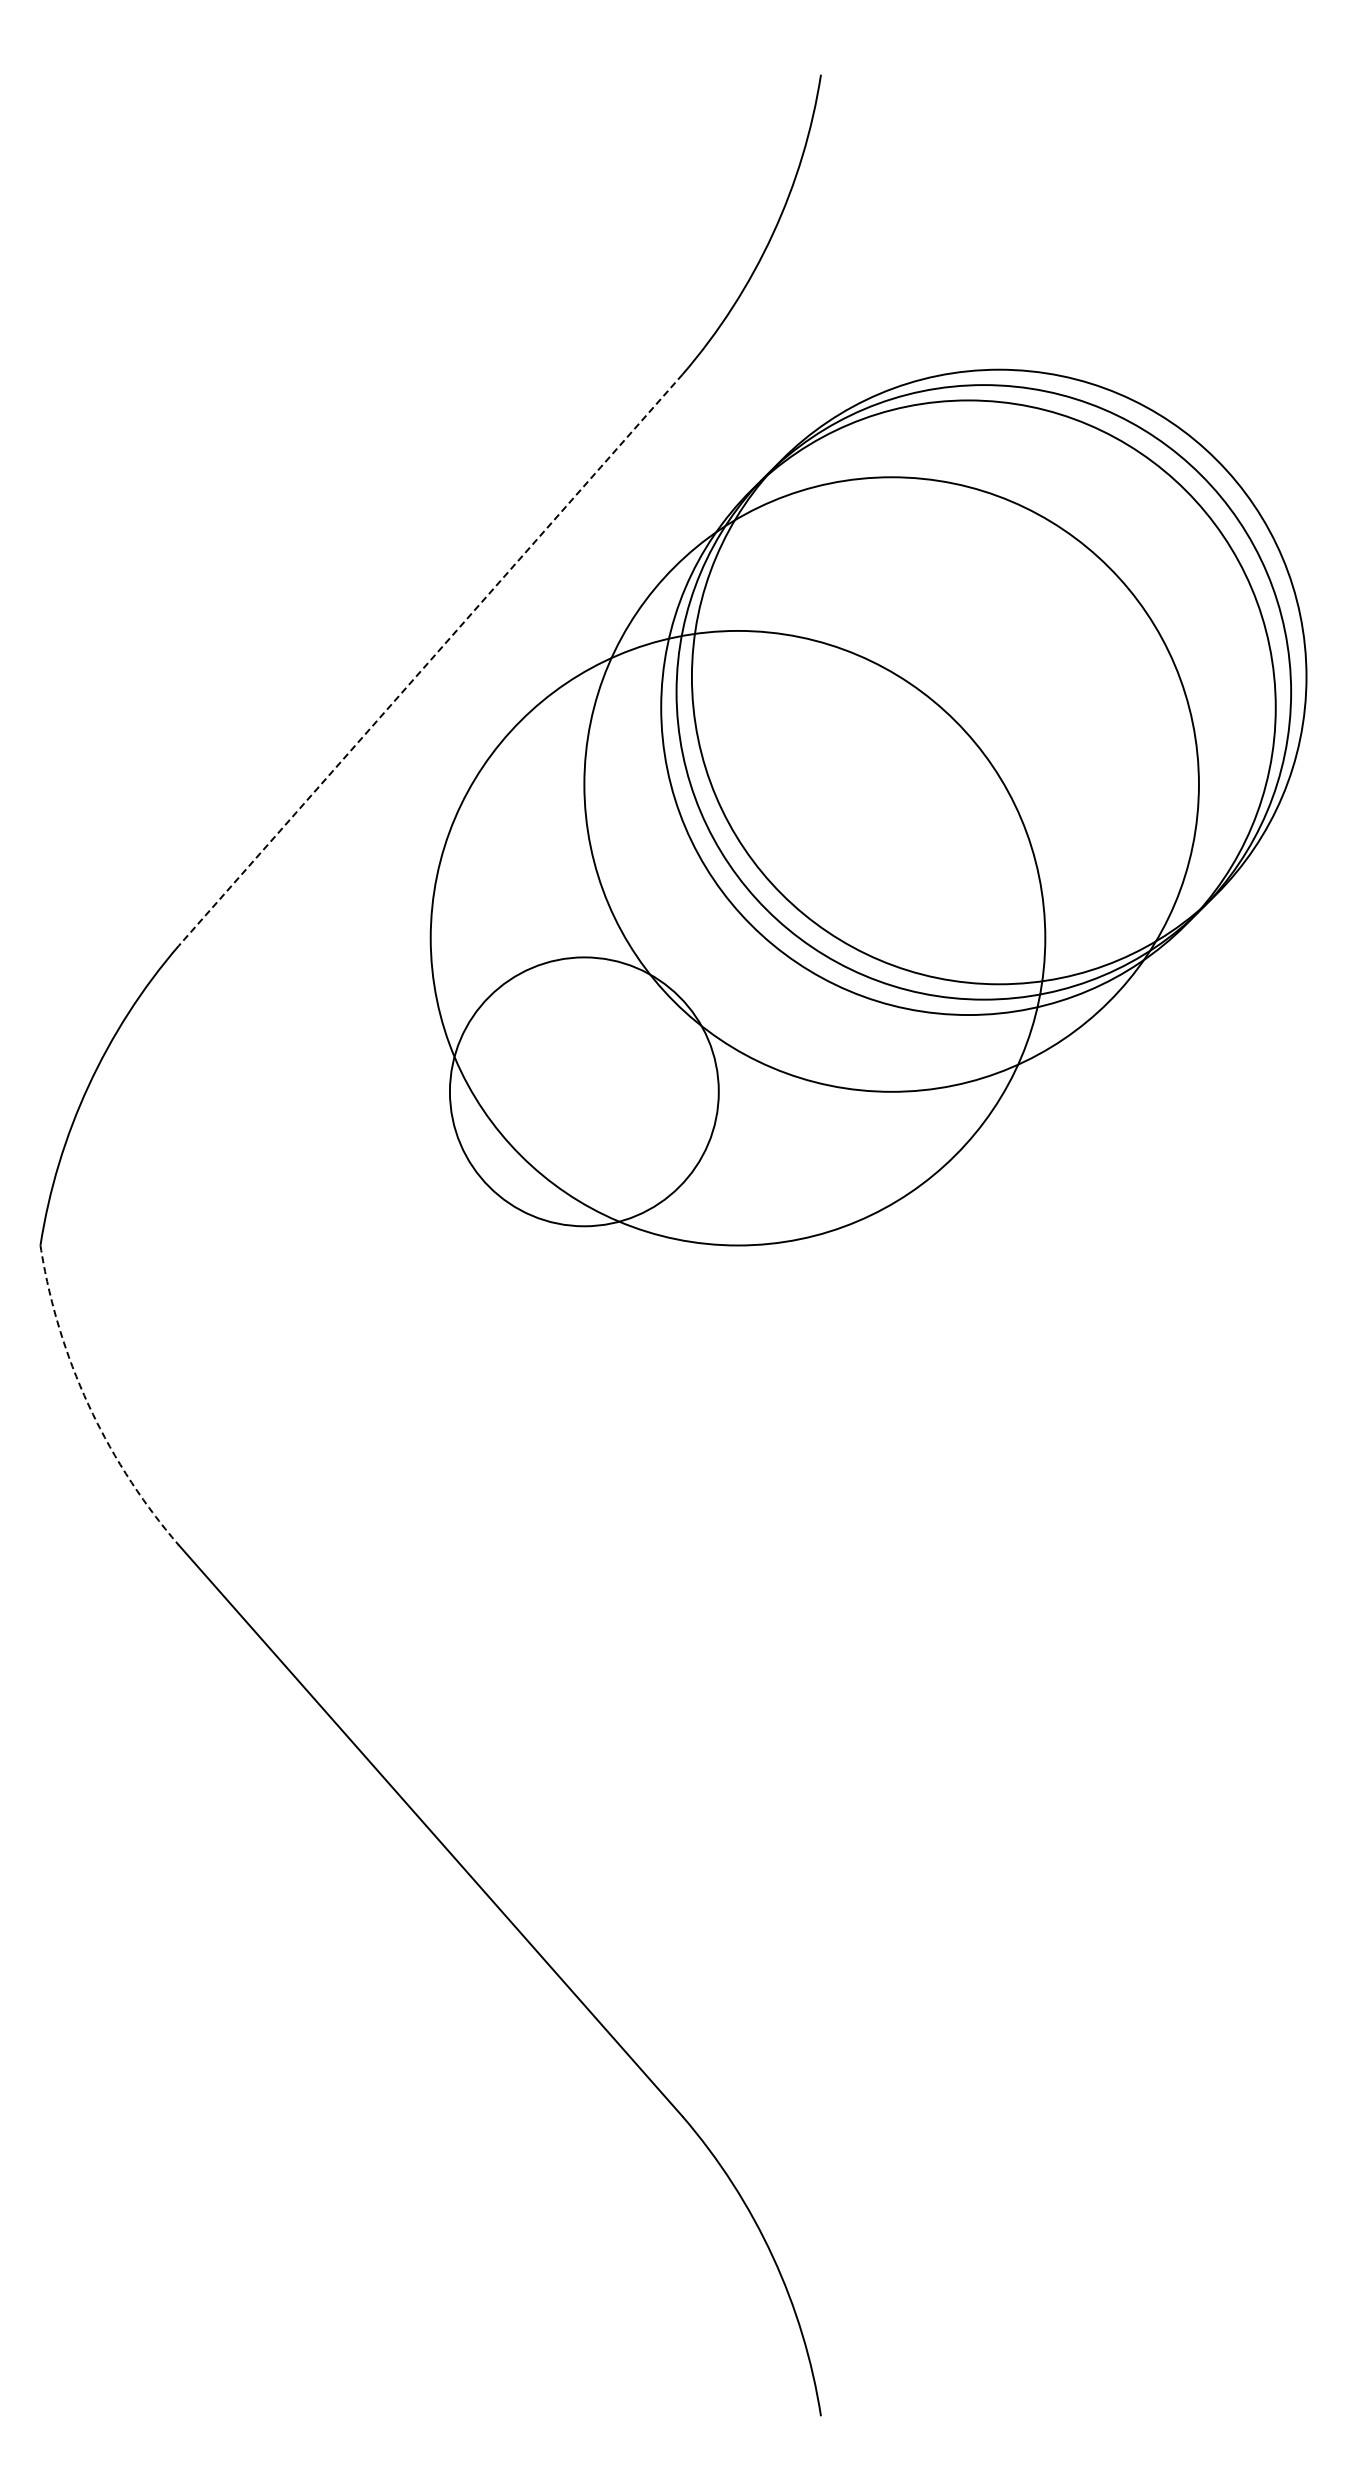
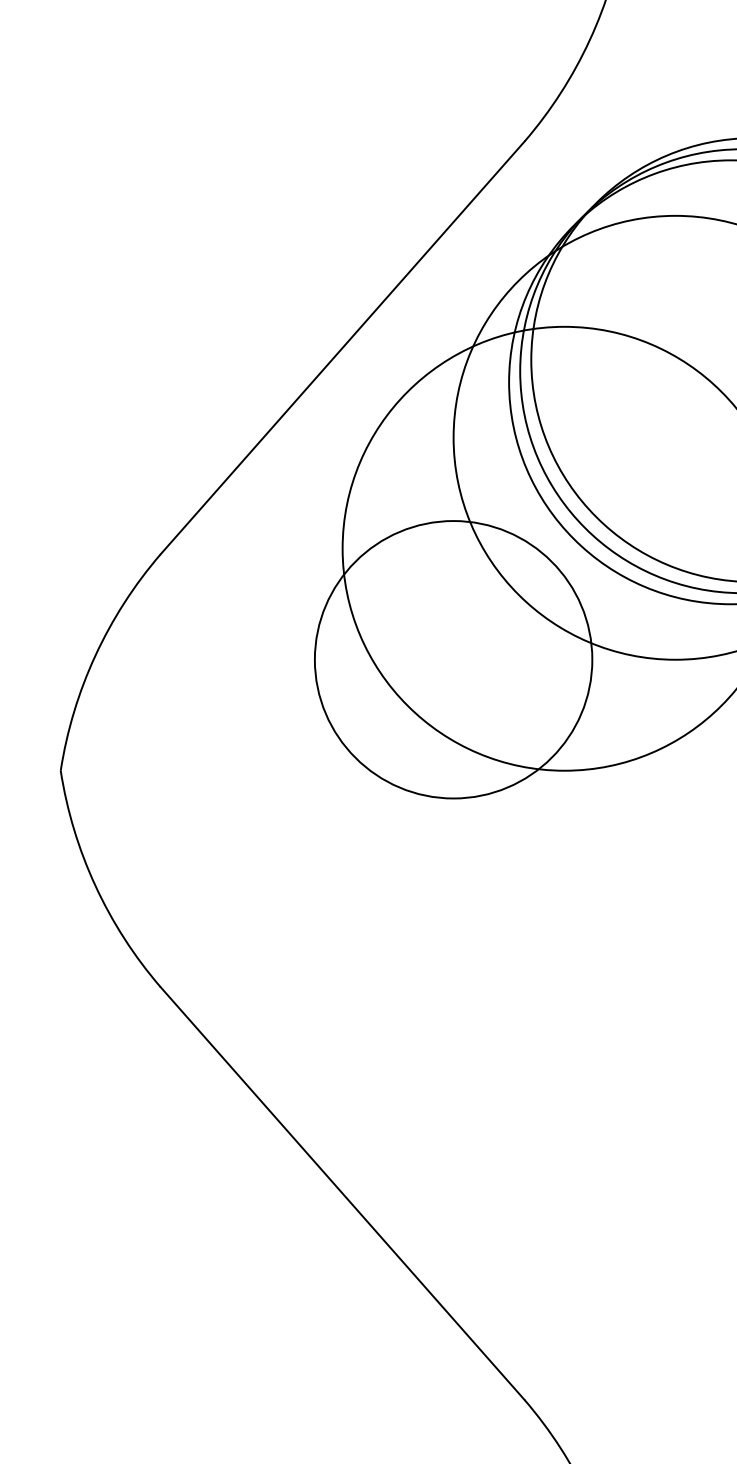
line: (430, 660) -> (342, 348), dashed -> solid
circle: (584, 1091) -> (453, 659), size x1.43
arc: (88, 1405) -> (95, 886), dashed -> solid

